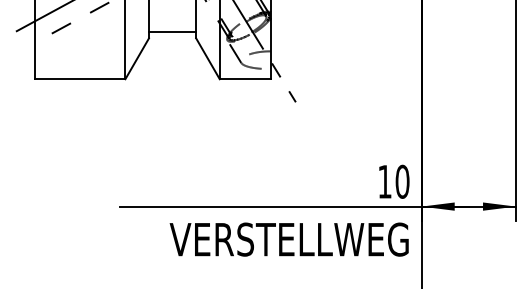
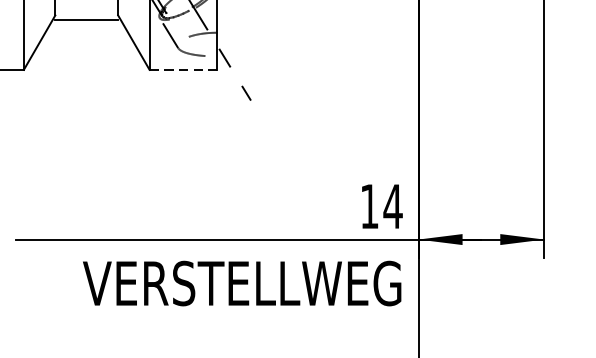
line: (172, 32) -> (86, 20), moved
line: (245, 79) -> (183, 70), solid -> dashed
text: (402, 181) -> (393, 206), 10 -> 14

